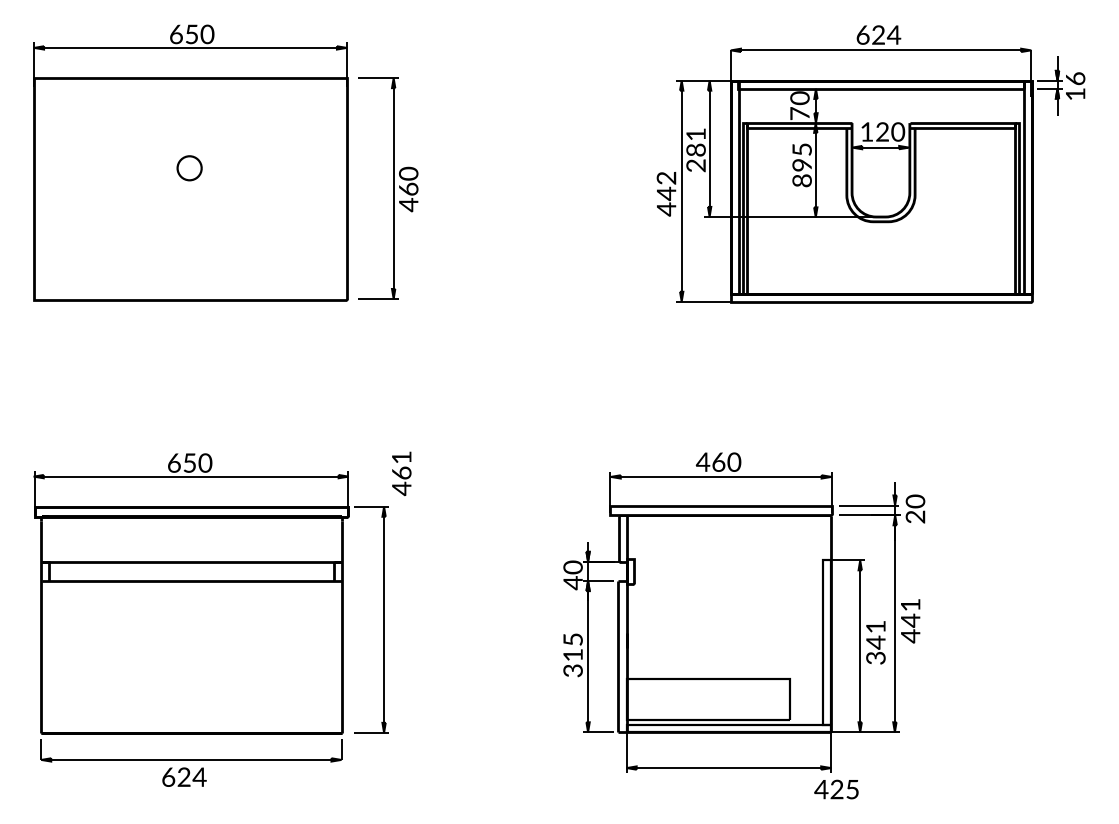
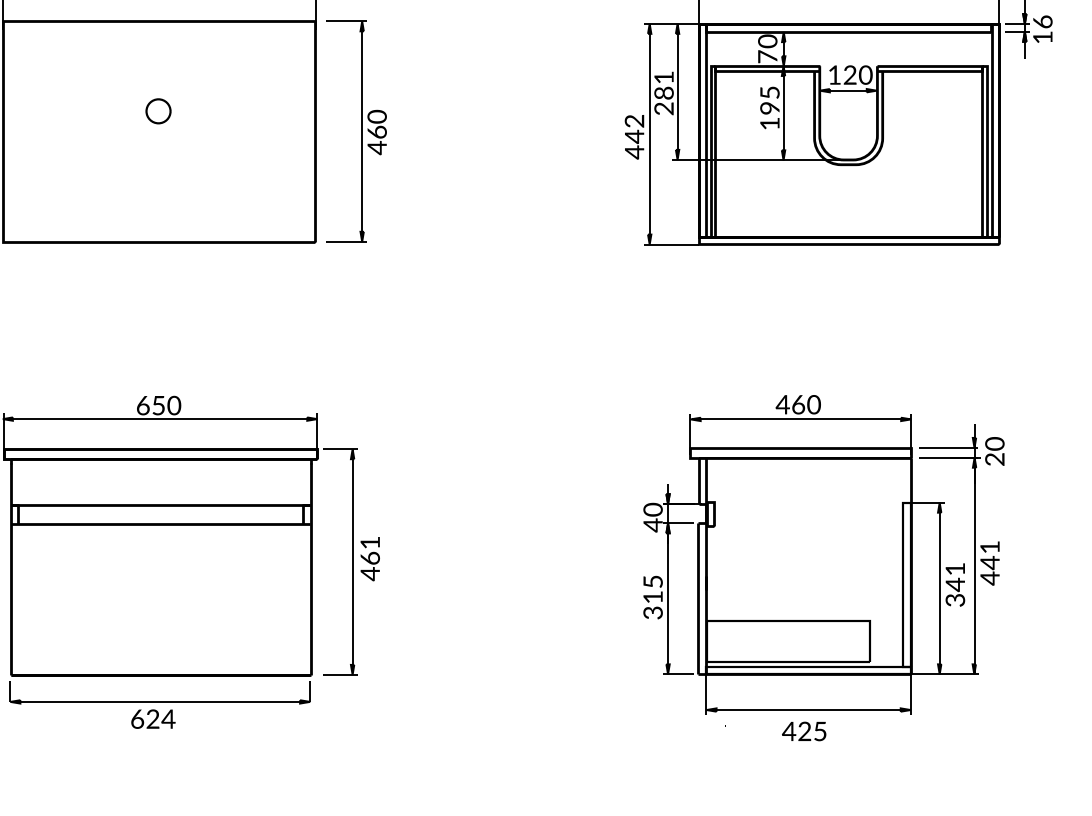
text: (801, 180) -> (769, 123), 895 -> 195
text: (401, 473) -> (370, 558), moved
part: (744, 612) -> (824, 554), moved

